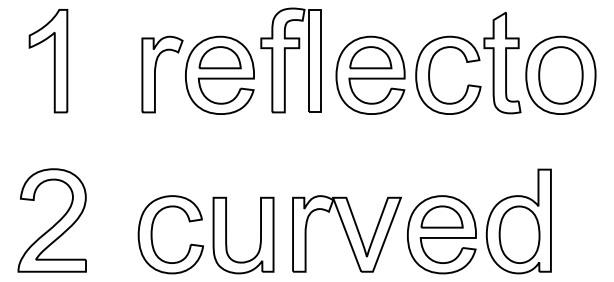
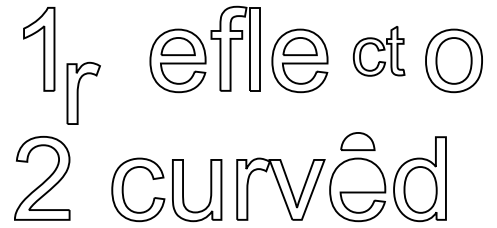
part: (468, 63) -> (379, 51), size x0.6
part: (155, 74) -> (78, 93), moved
part: (441, 216) -> (357, 141), moved

